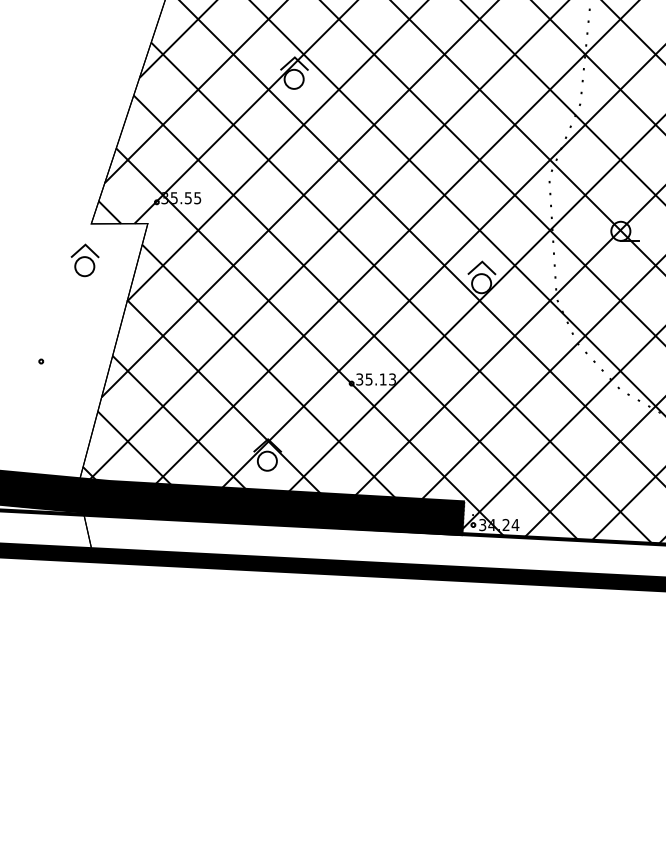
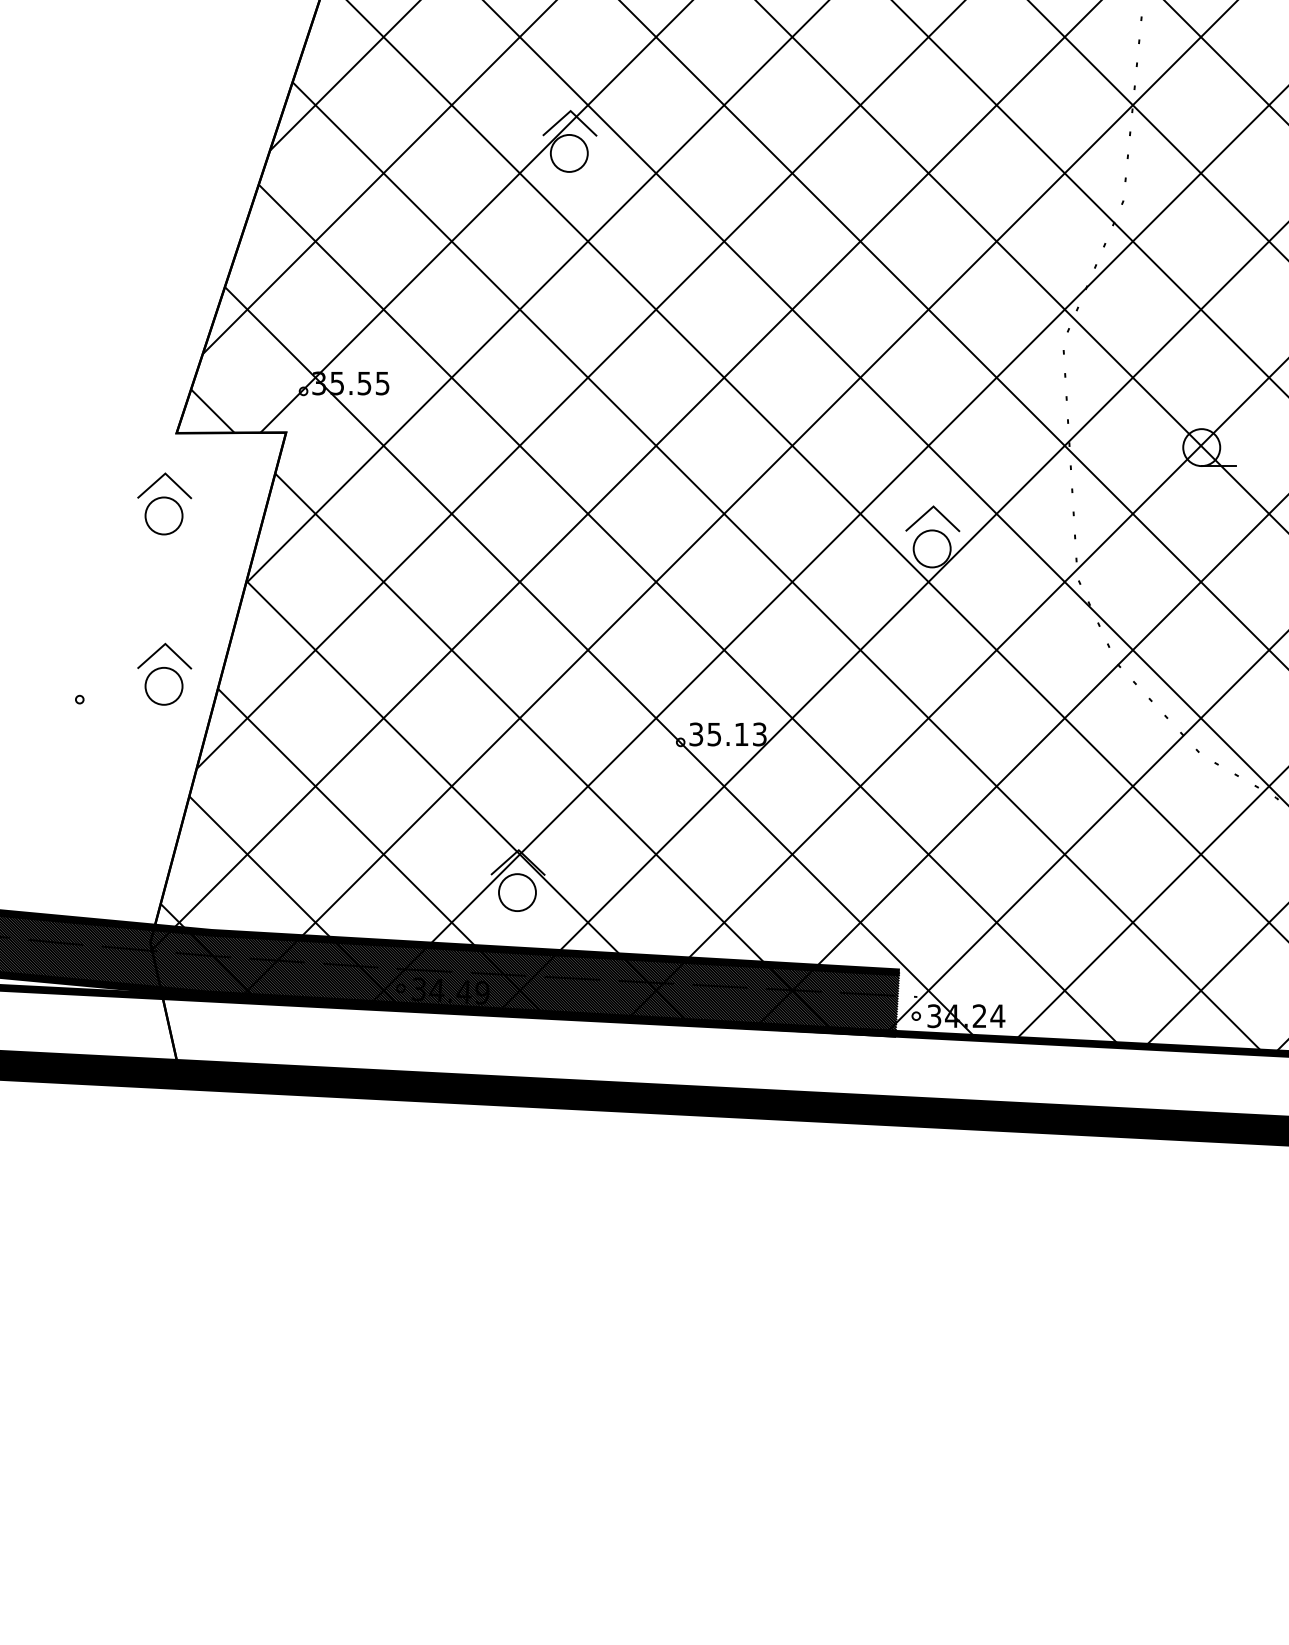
part: (84, 348) -> (163, 674), added

